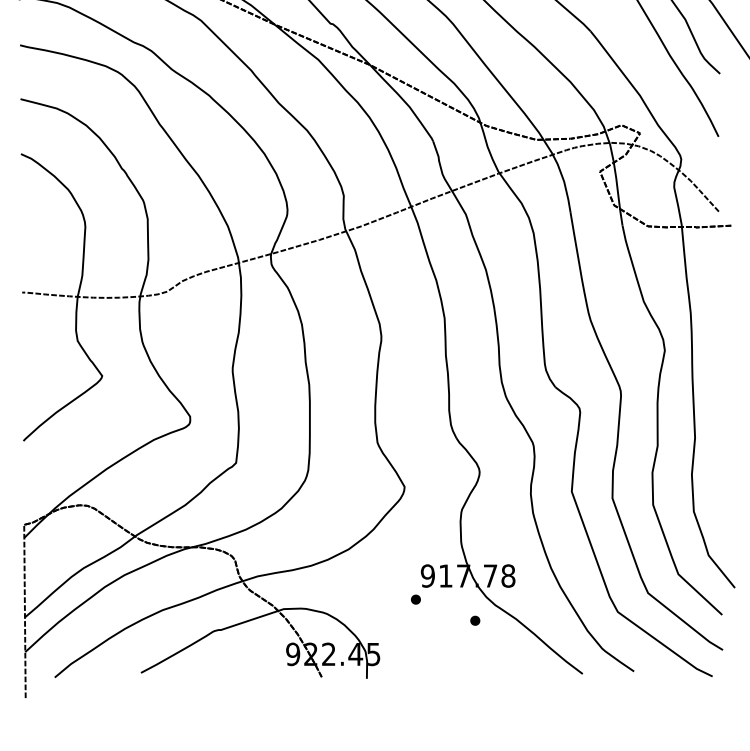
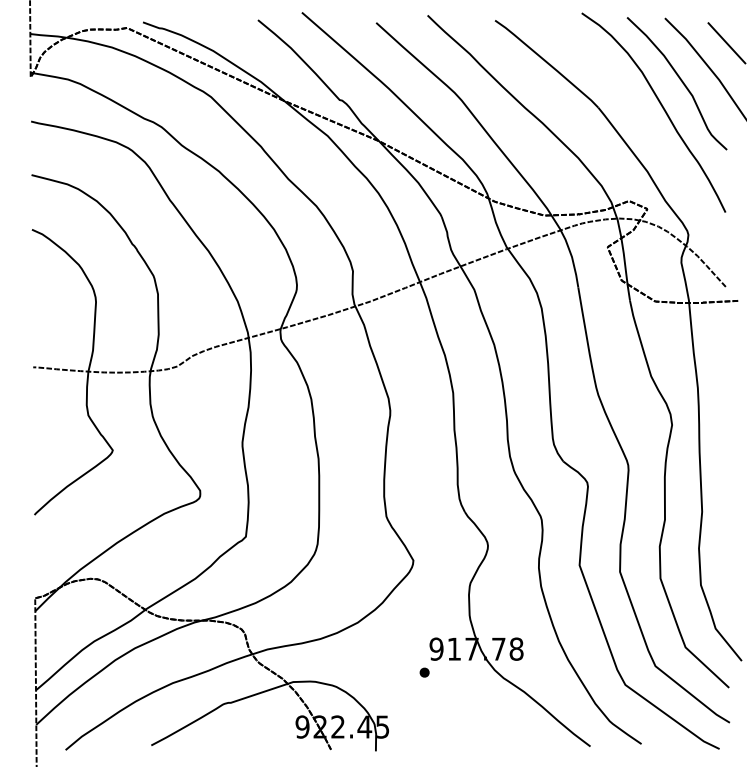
part: (475, 620) -> (483, 693), removed

